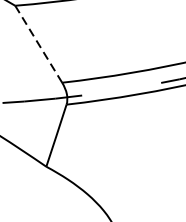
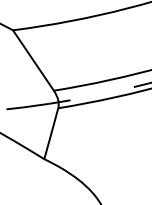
line: (38, 44) -> (33, 60), dashed -> solid

